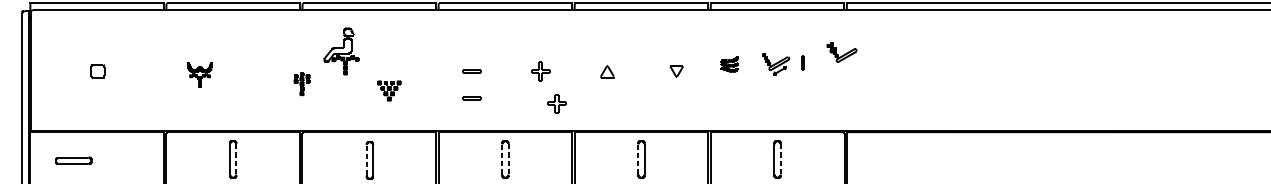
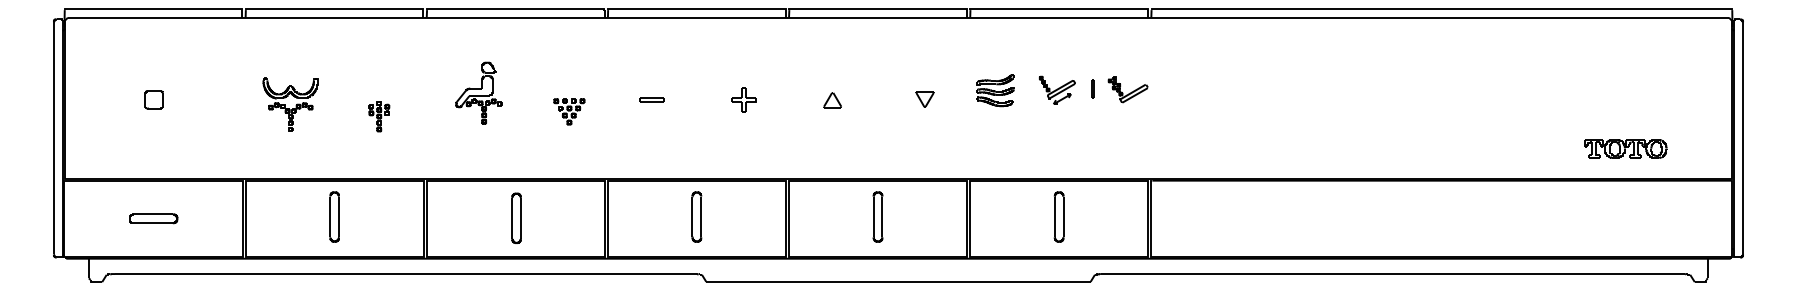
part: (341, 50) -> (478, 92), moved
part: (841, 52) -> (1127, 89), moved
part: (729, 64) -> (995, 90), size x1.67
part: (200, 74) -> (290, 104), size x1.67
part: (302, 83) -> (379, 116), moved
part: (389, 90) -> (569, 111), moved
part: (471, 98) -> (651, 135), removed
part: (556, 103) -> (765, 142), removed
part: (1203, 108) -> (1625, 148), added
line: (236, 159) -> (338, 217), dashed -> solid
line: (366, 159) -> (512, 217), dashed -> solid
line: (502, 159) -> (692, 216), dashed -> solid
line: (508, 159) -> (701, 217), dashed -> solid
line: (638, 159) -> (873, 216), dashed -> solid
line: (780, 159) -> (1063, 217), dashed -> solid
part: (73, 160) -> (153, 218), moved

